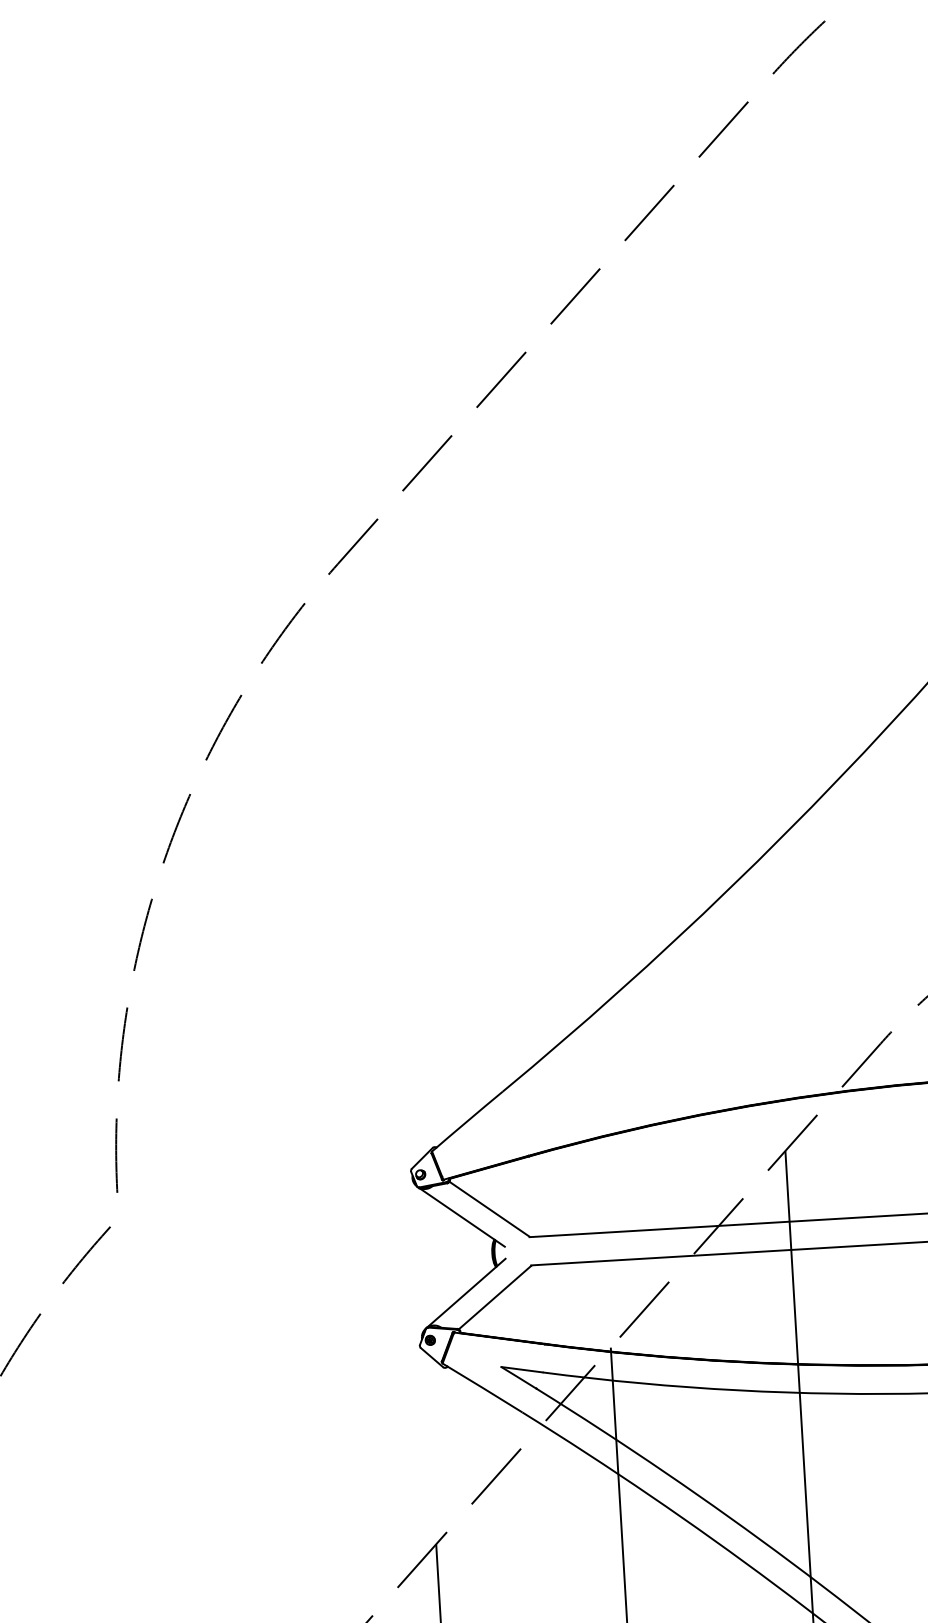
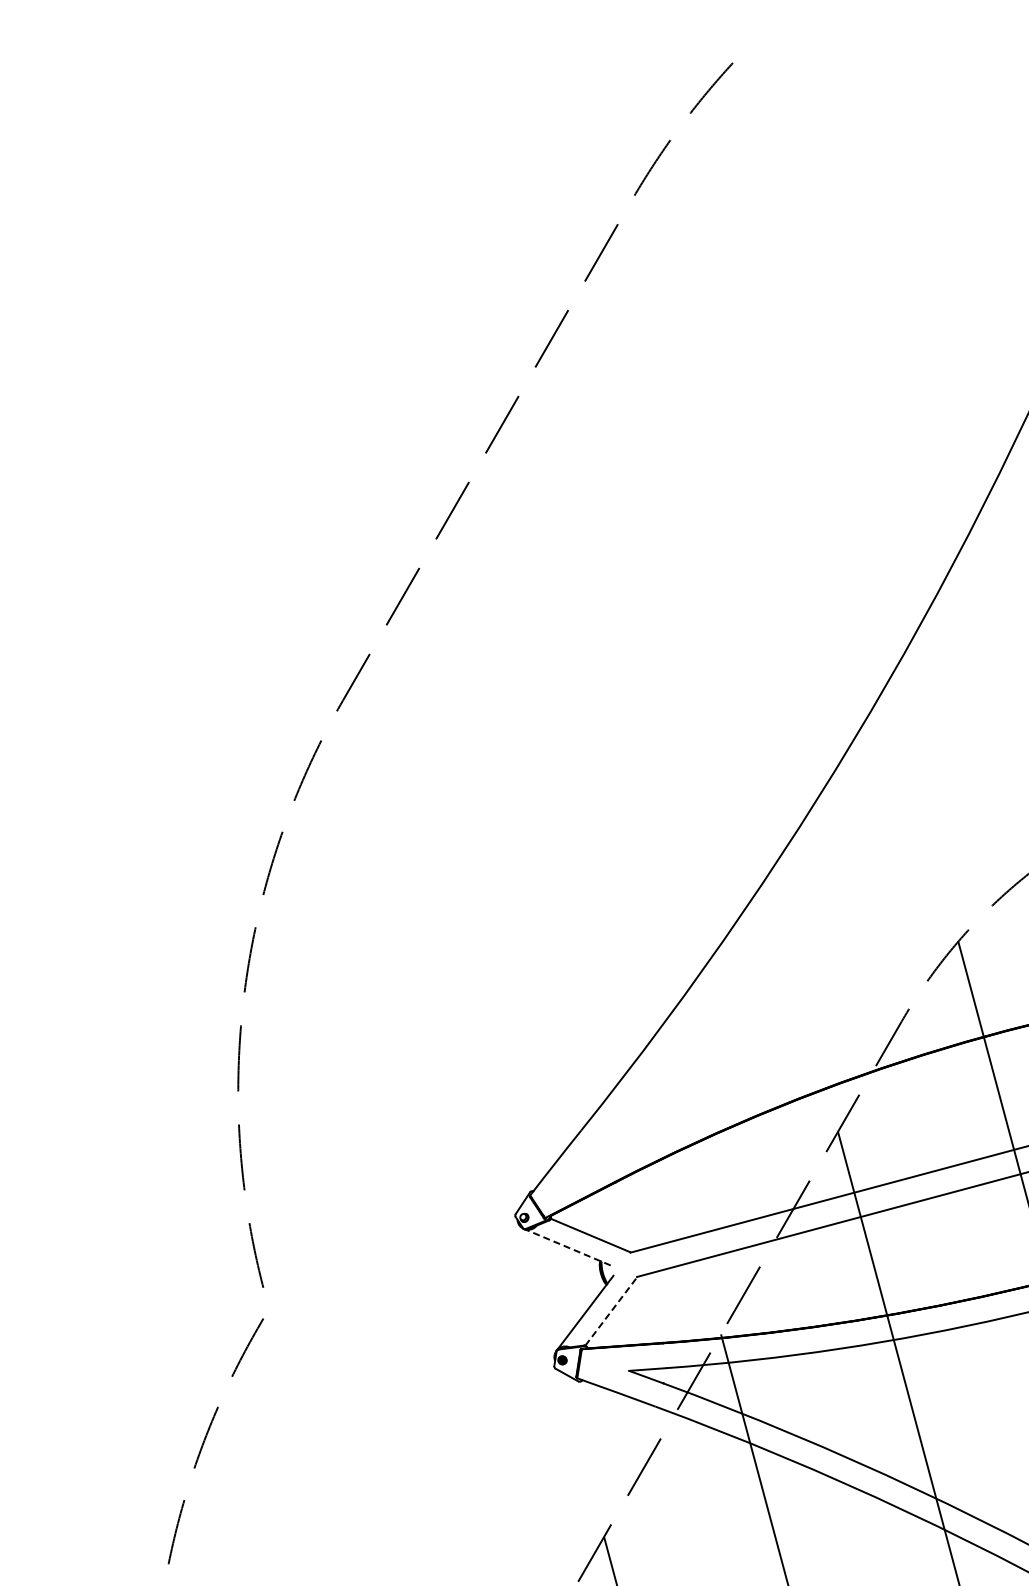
line: (462, 1217) -> (568, 1247), solid -> dashed
line: (495, 1297) -> (611, 1311), solid -> dashed

